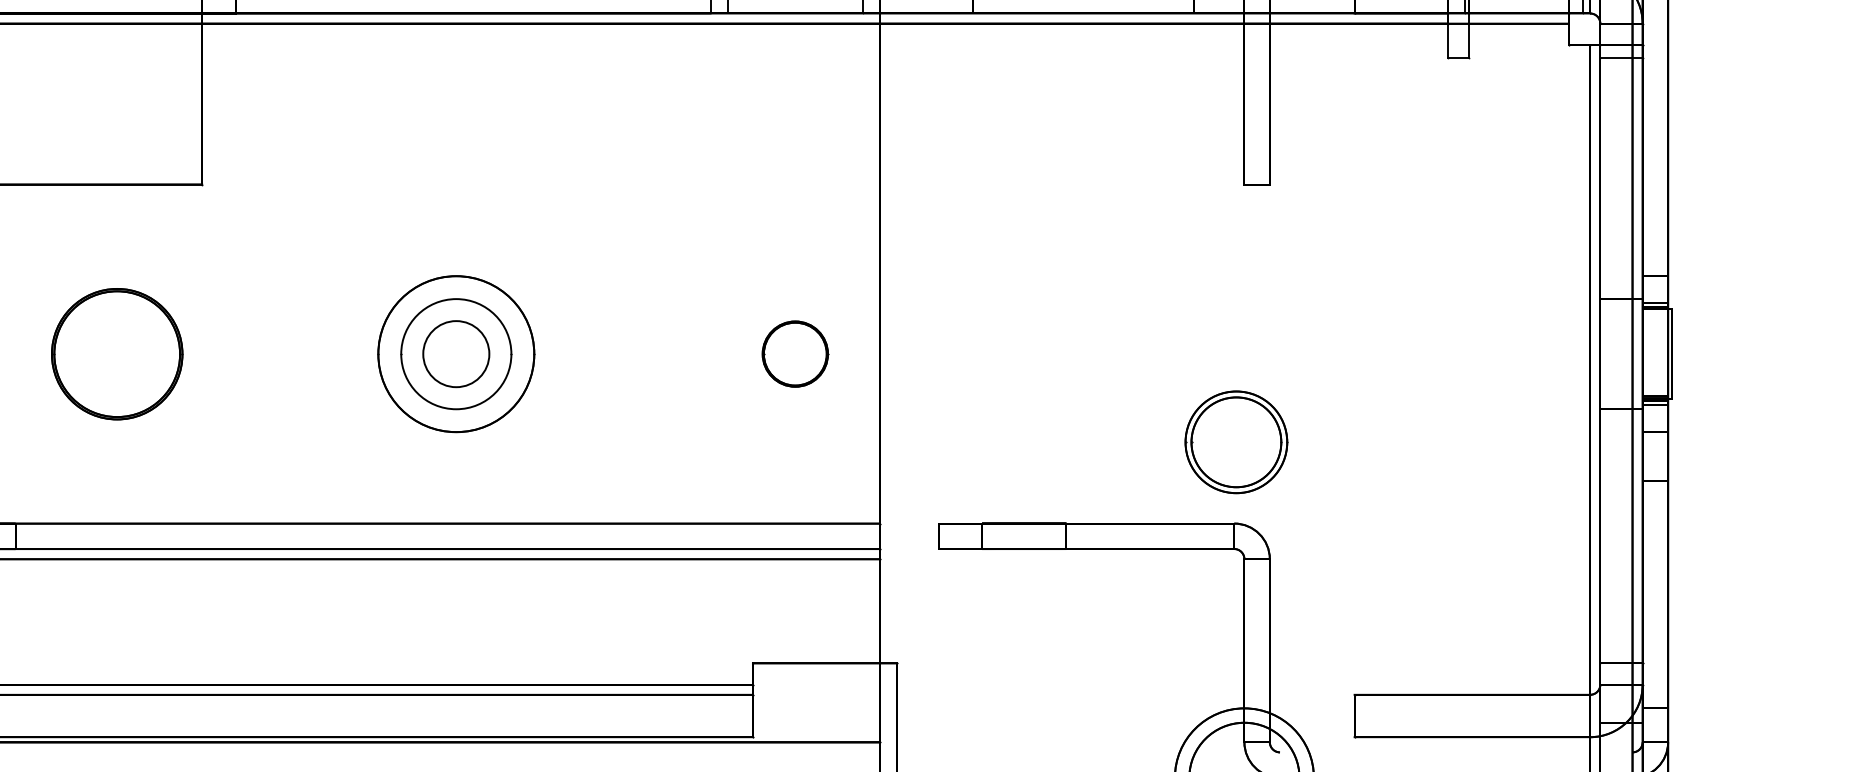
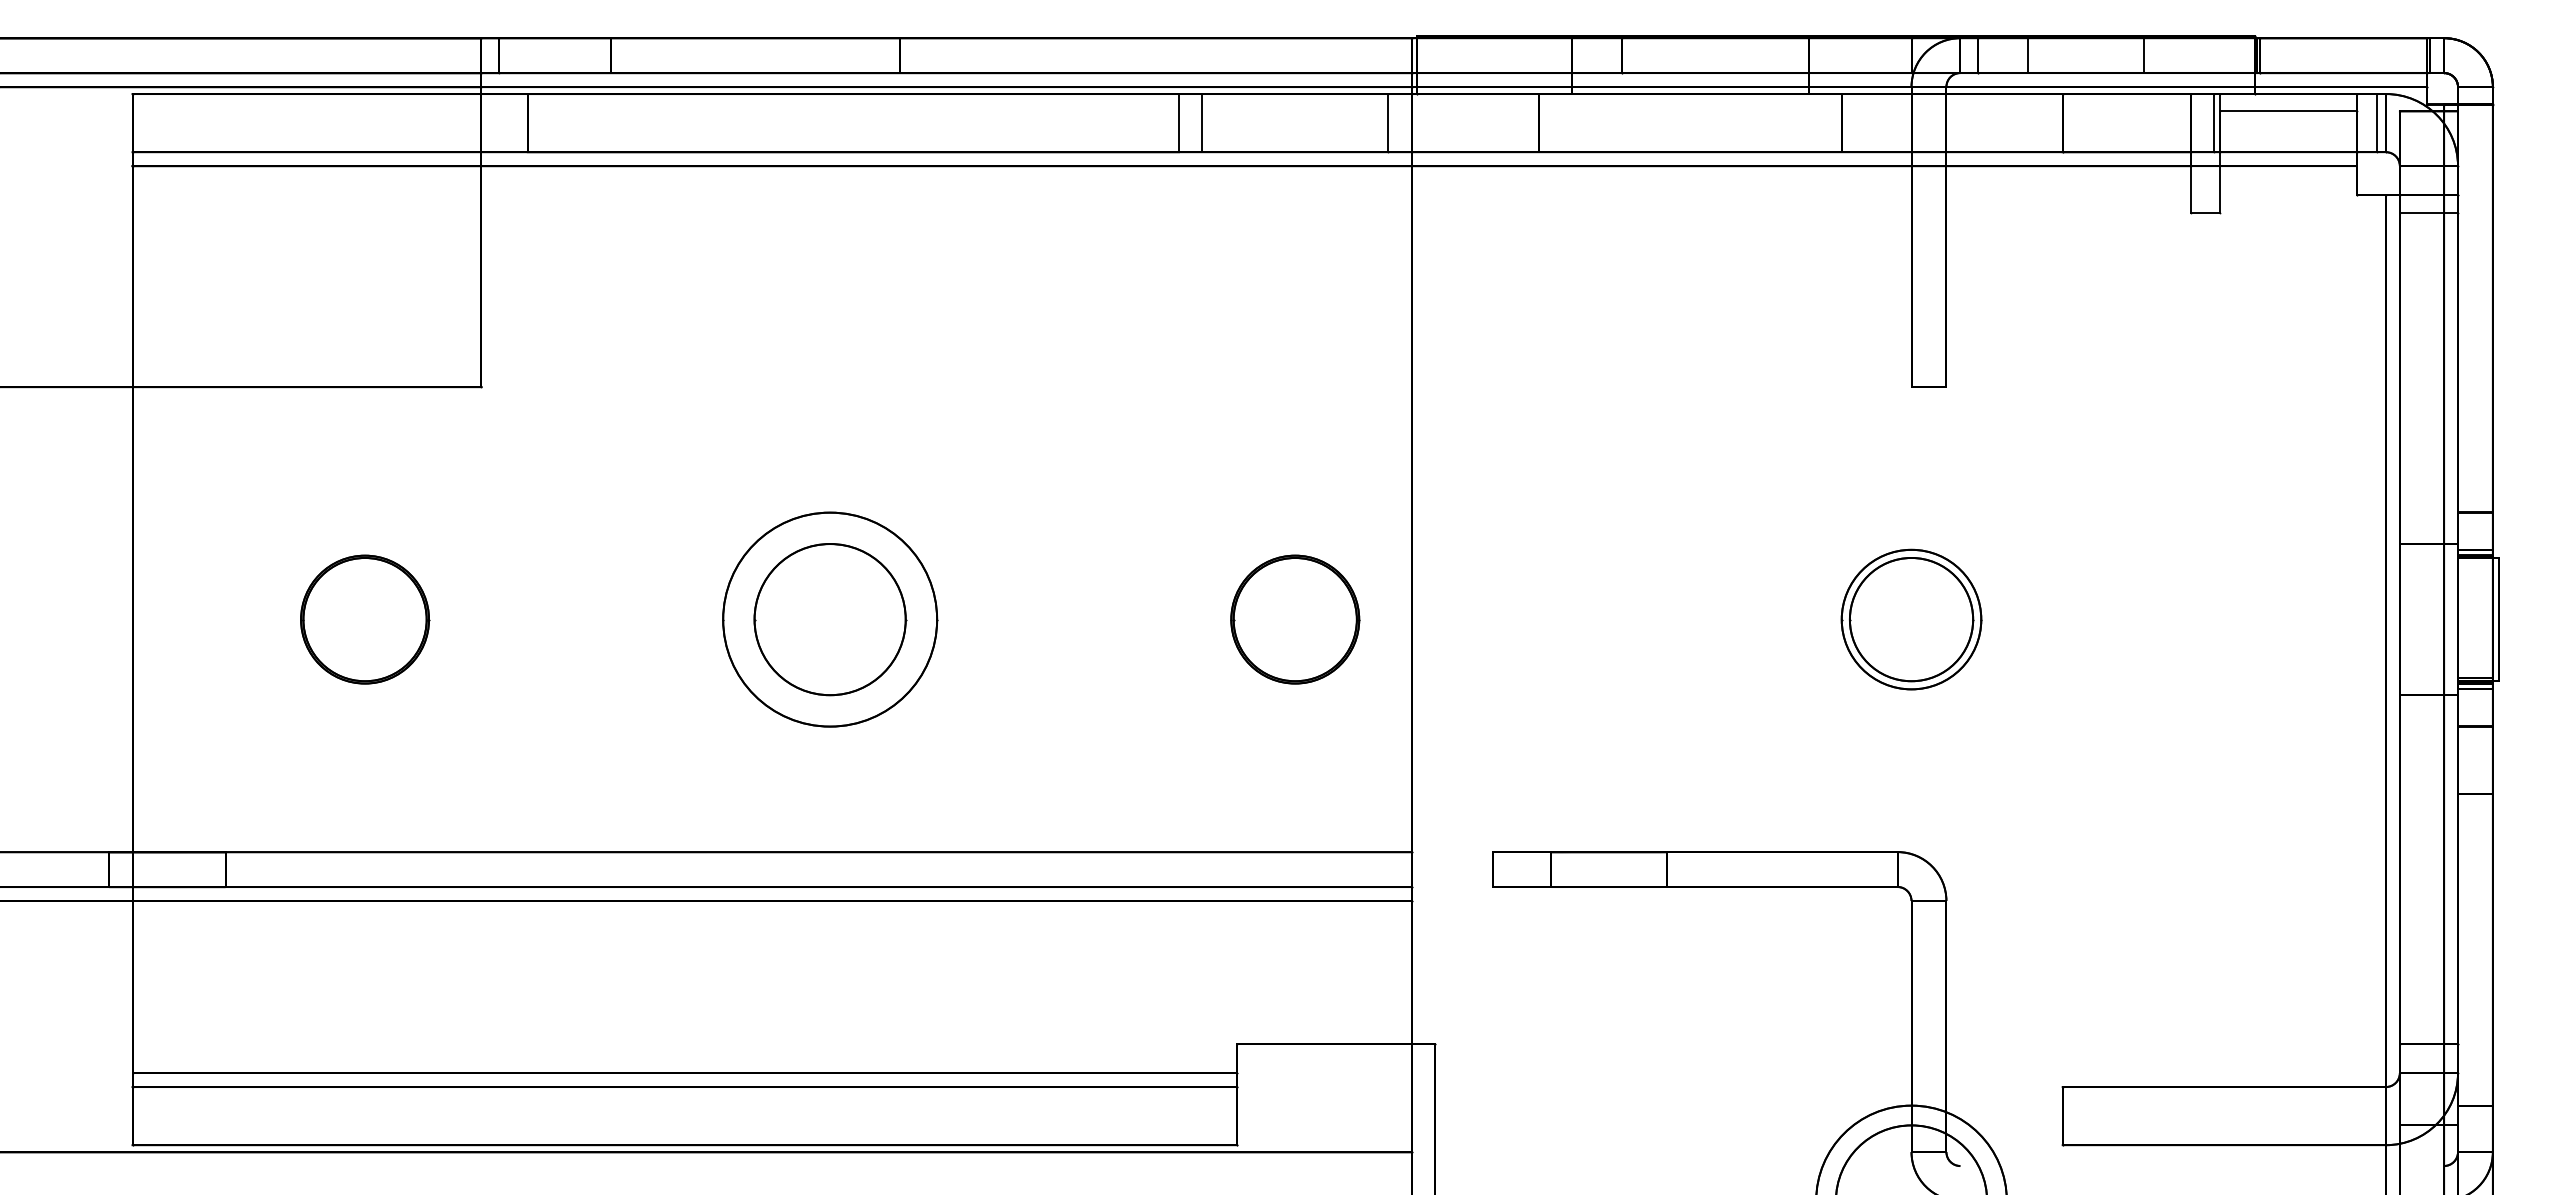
part: (117, 354) -> (365, 619), size x0.71
circle: (455, 354) -> (829, 619), size x1.67
part: (795, 354) -> (1295, 619), size x1.43
part: (1236, 442) -> (1911, 619), moved

